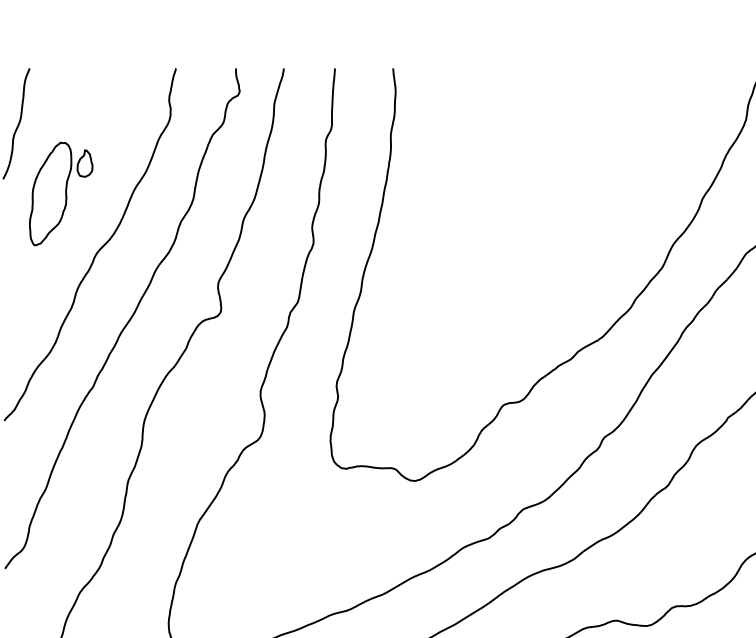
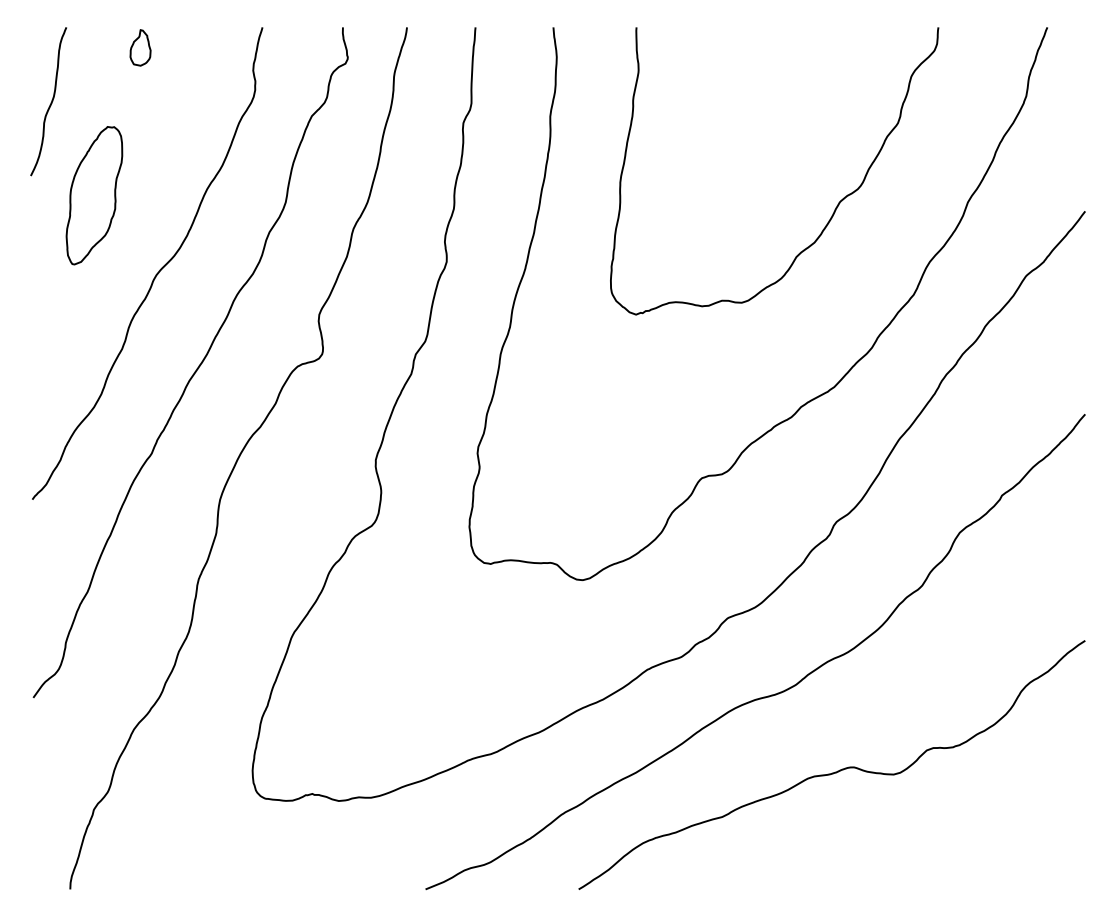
part: (85, 163) -> (140, 47), moved
curve: (603, 202) -> (835, 207), added

